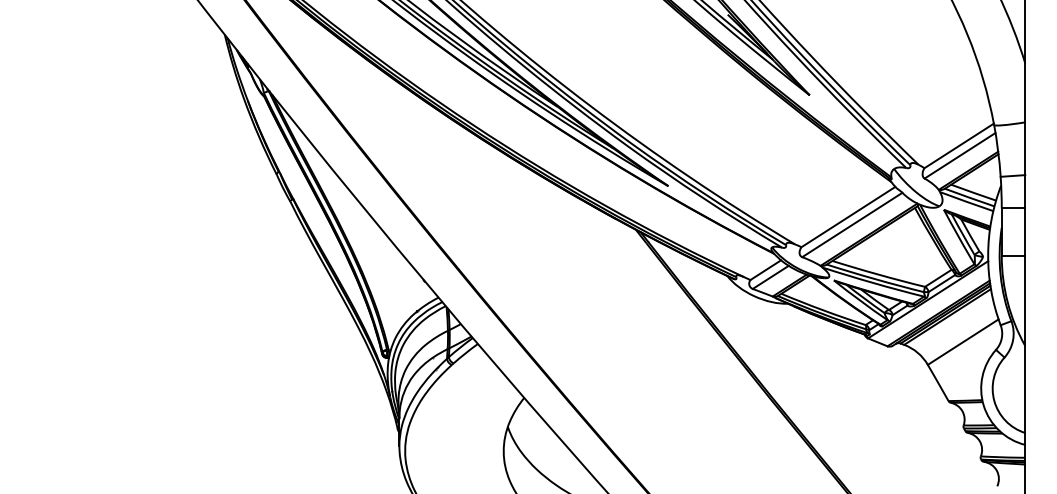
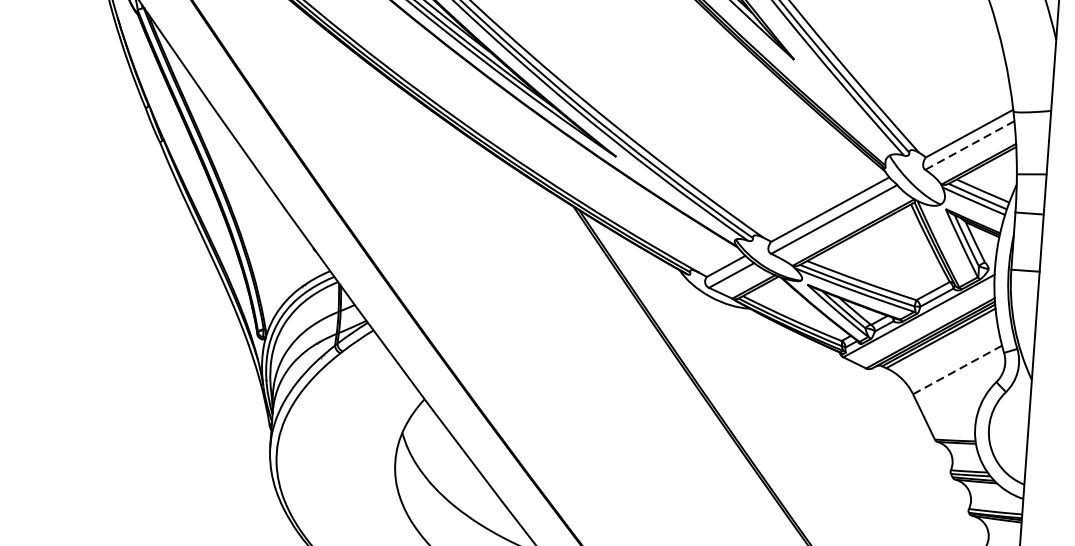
line: (959, 156) -> (969, 146), solid -> dashed
line: (962, 342) -> (956, 370), solid -> dashed

